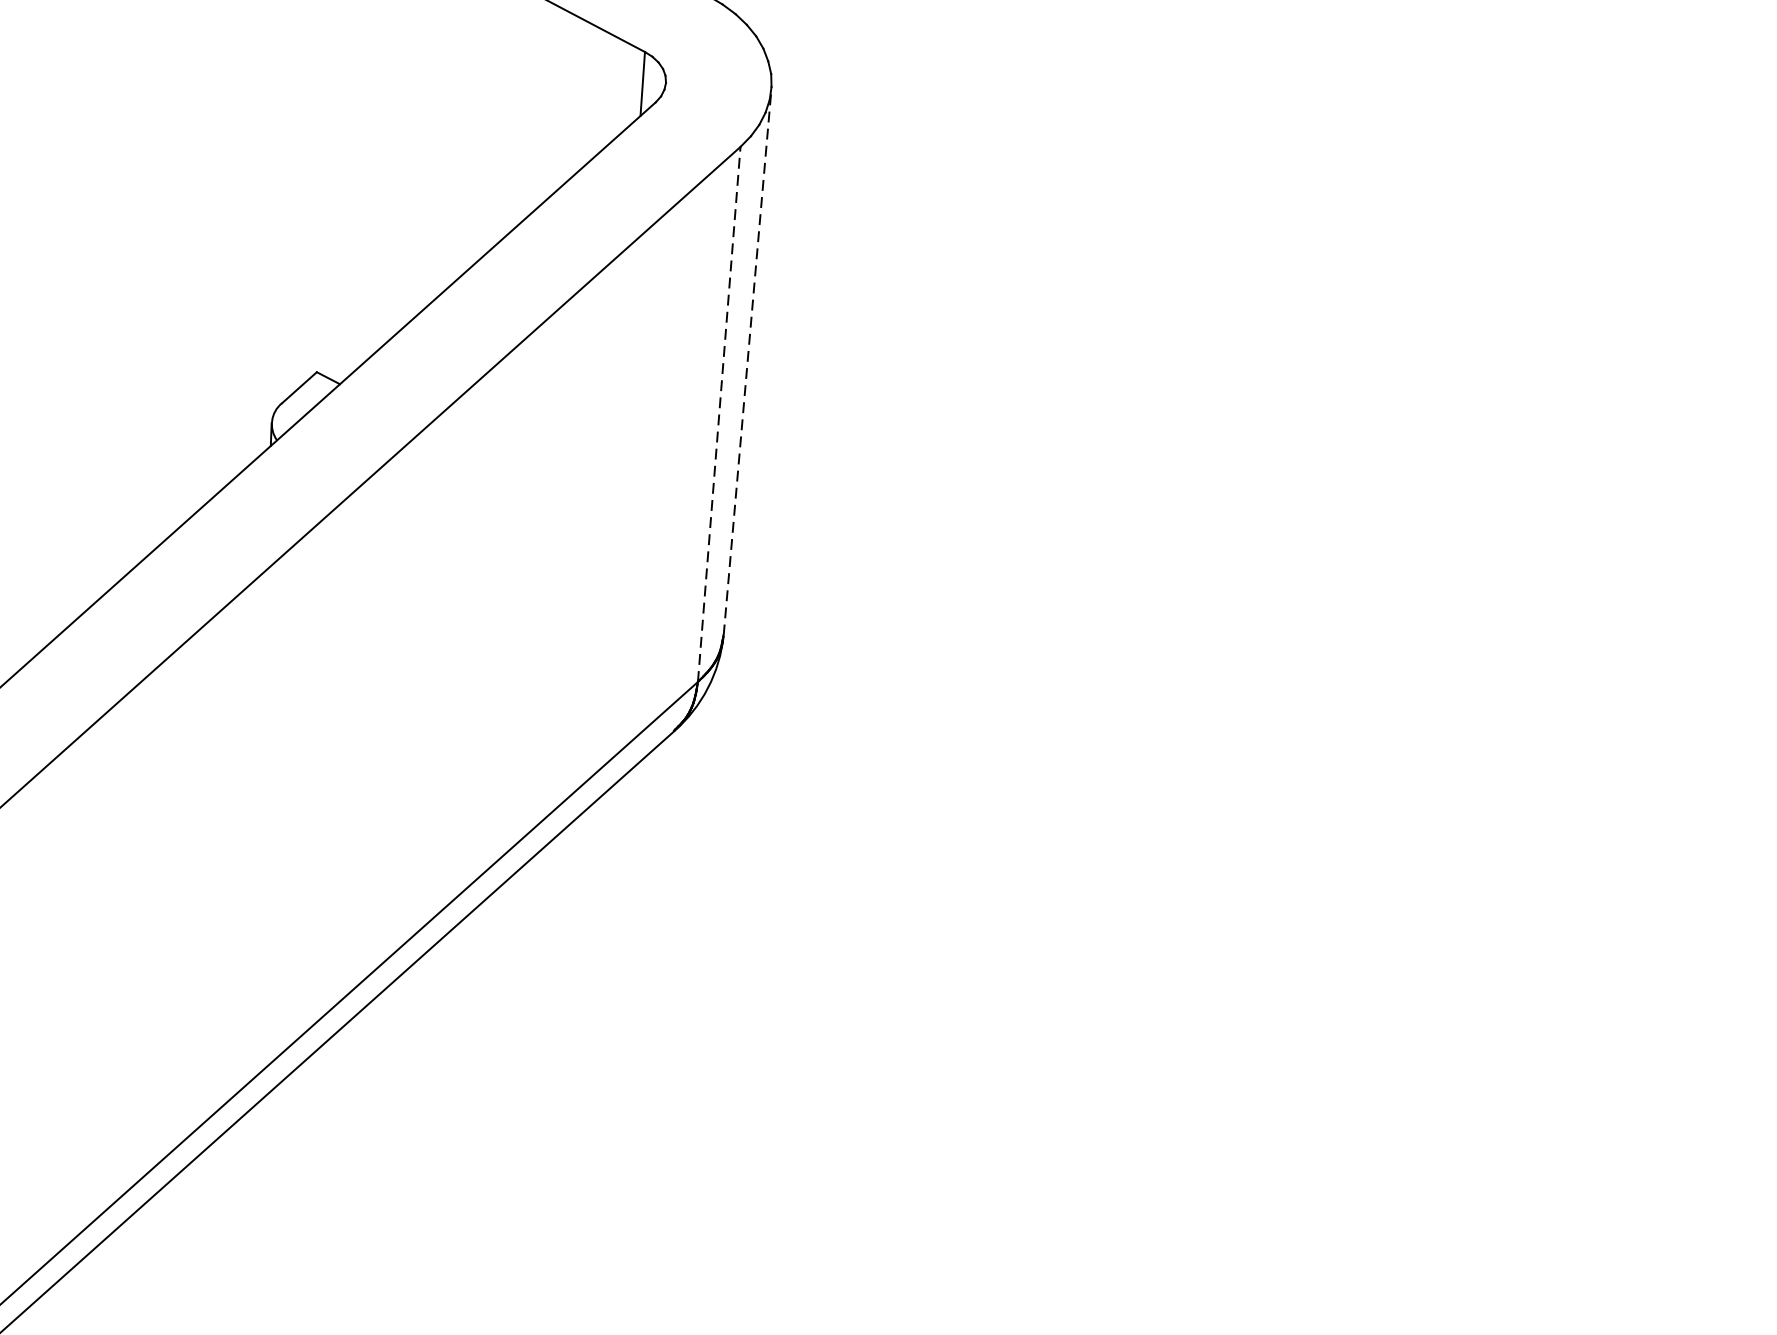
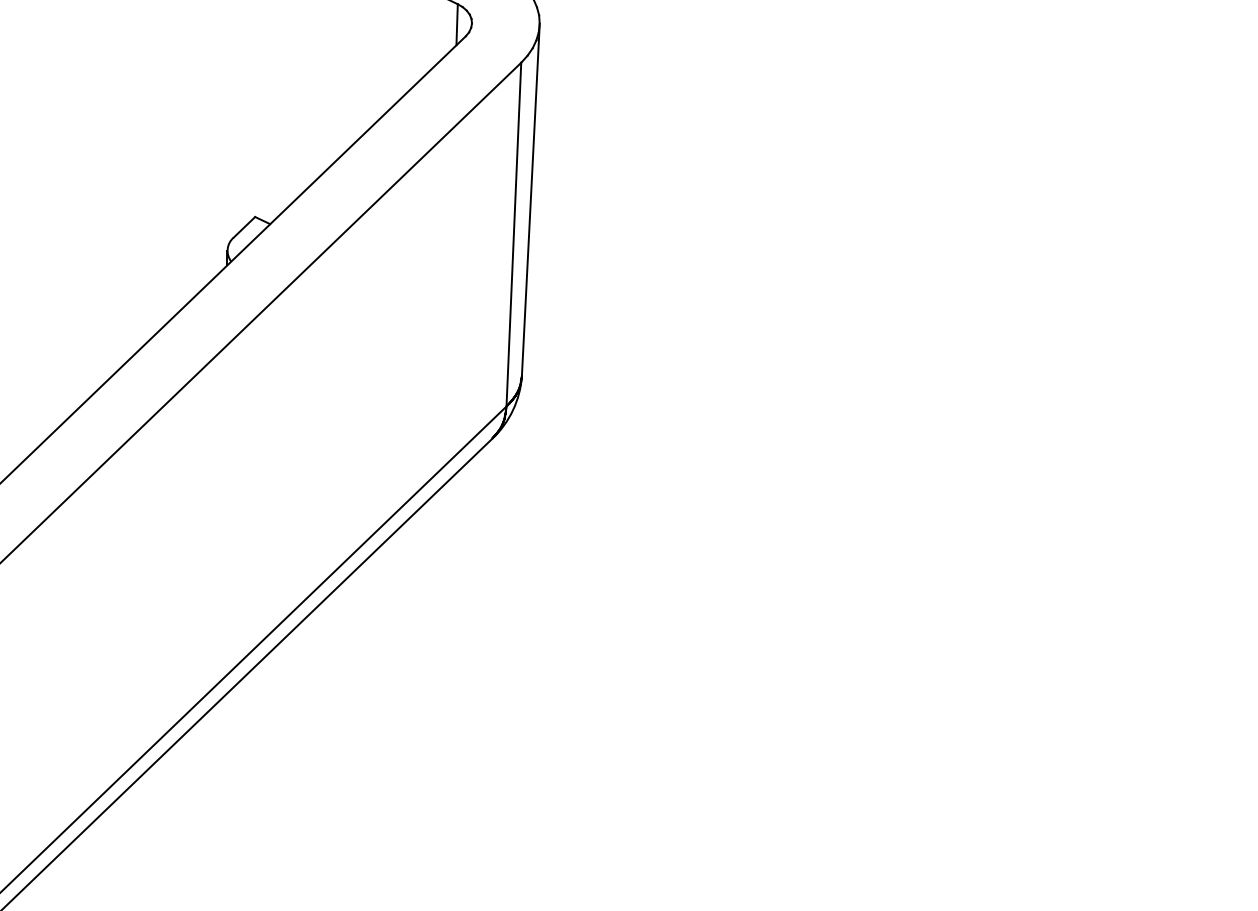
line: (747, 362) -> (530, 200), dashed -> solid
line: (718, 414) -> (513, 234), dashed -> solid

